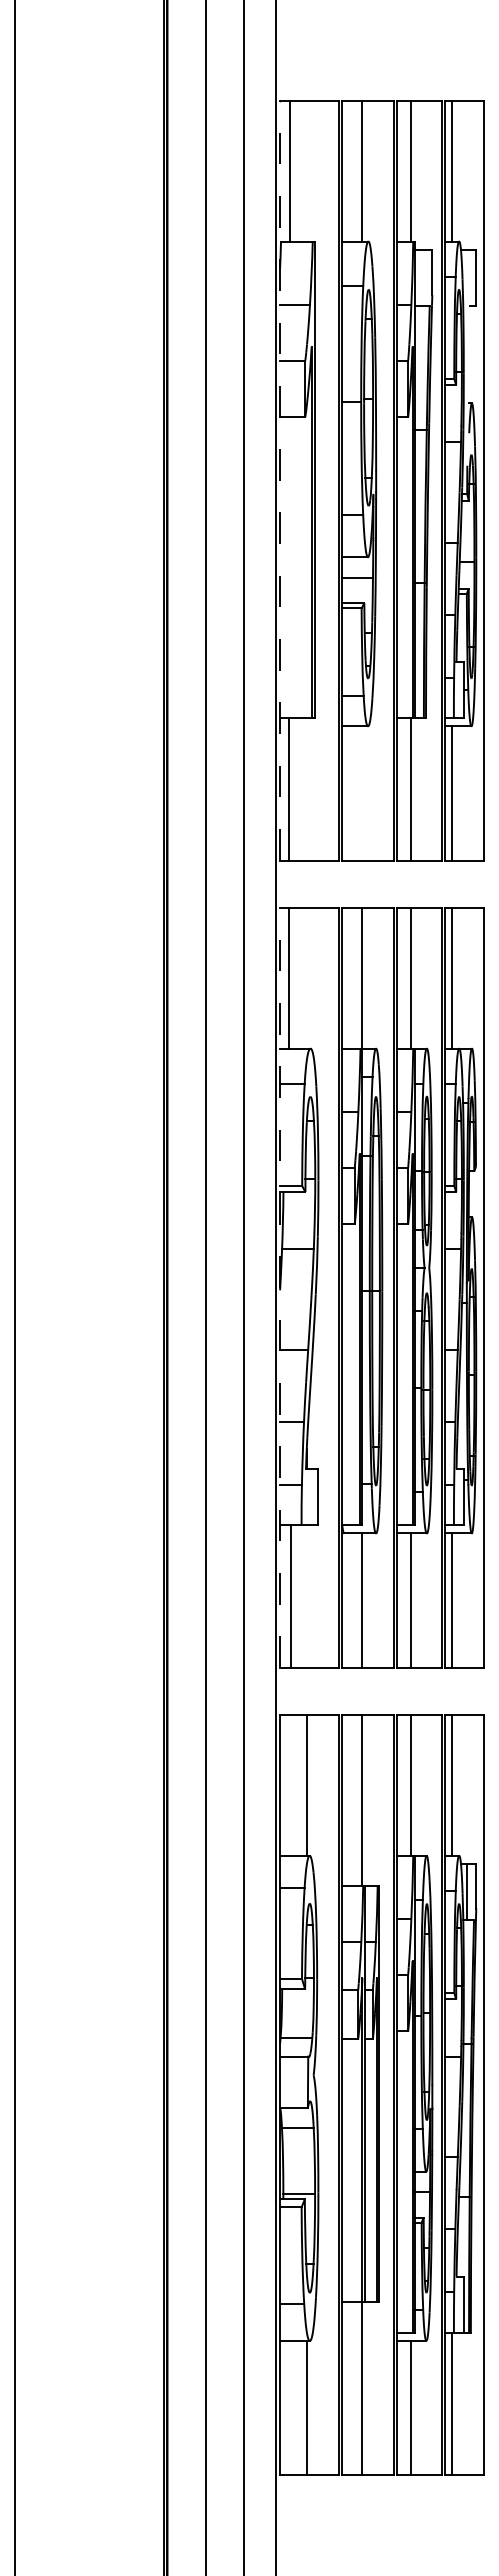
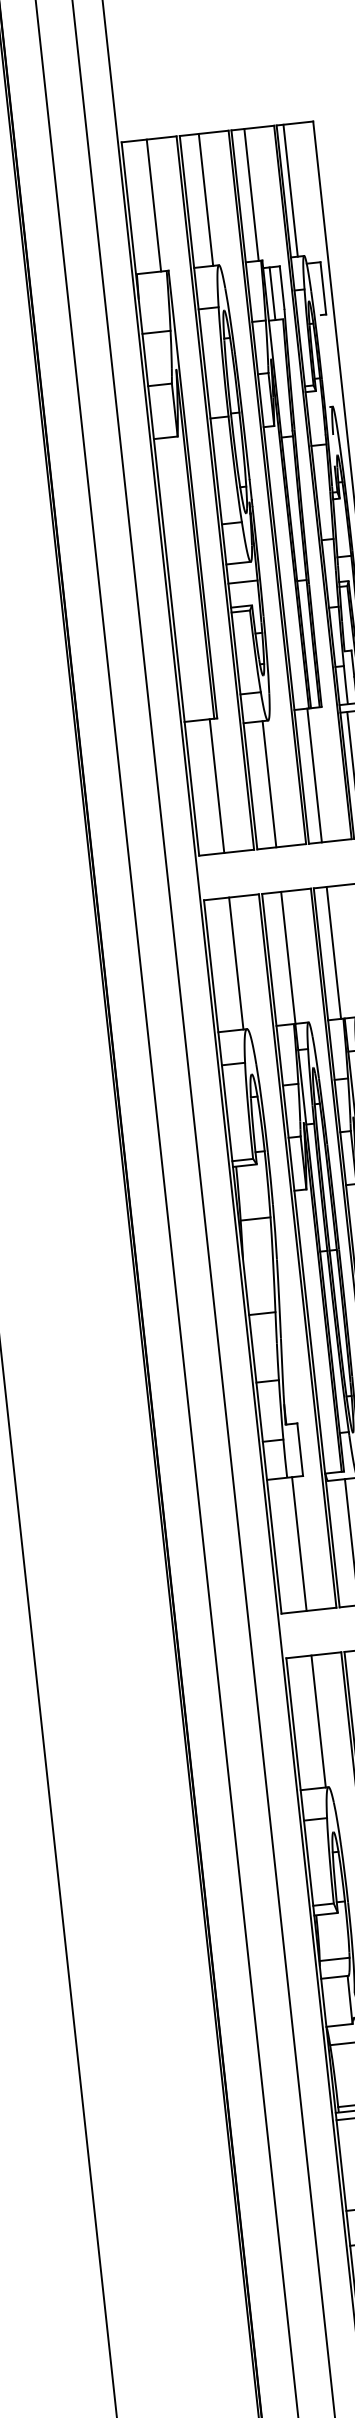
line: (289, 171) -> (153, 205), moved
line: (421, 277) -> (272, 293), added
line: (280, 480) -> (160, 498), dashed -> solid
line: (288, 789) -> (216, 786), moved
line: (362, 793) -> (269, 784), added
line: (288, 978) -> (236, 963), moved
line: (280, 1287) -> (243, 1256), dashed -> solid
line: (290, 1596) -> (299, 1544), moved

